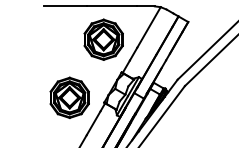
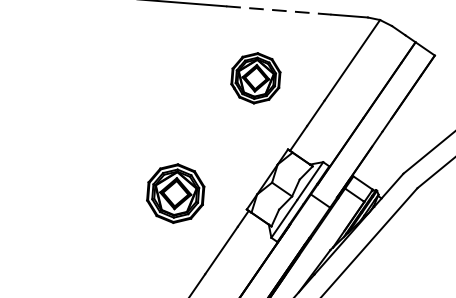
line: (112, 6) -> (279, 10), solid -> dashed
part: (103, 39) -> (255, 77), size x0.6
part: (69, 97) -> (175, 193), size x0.7

